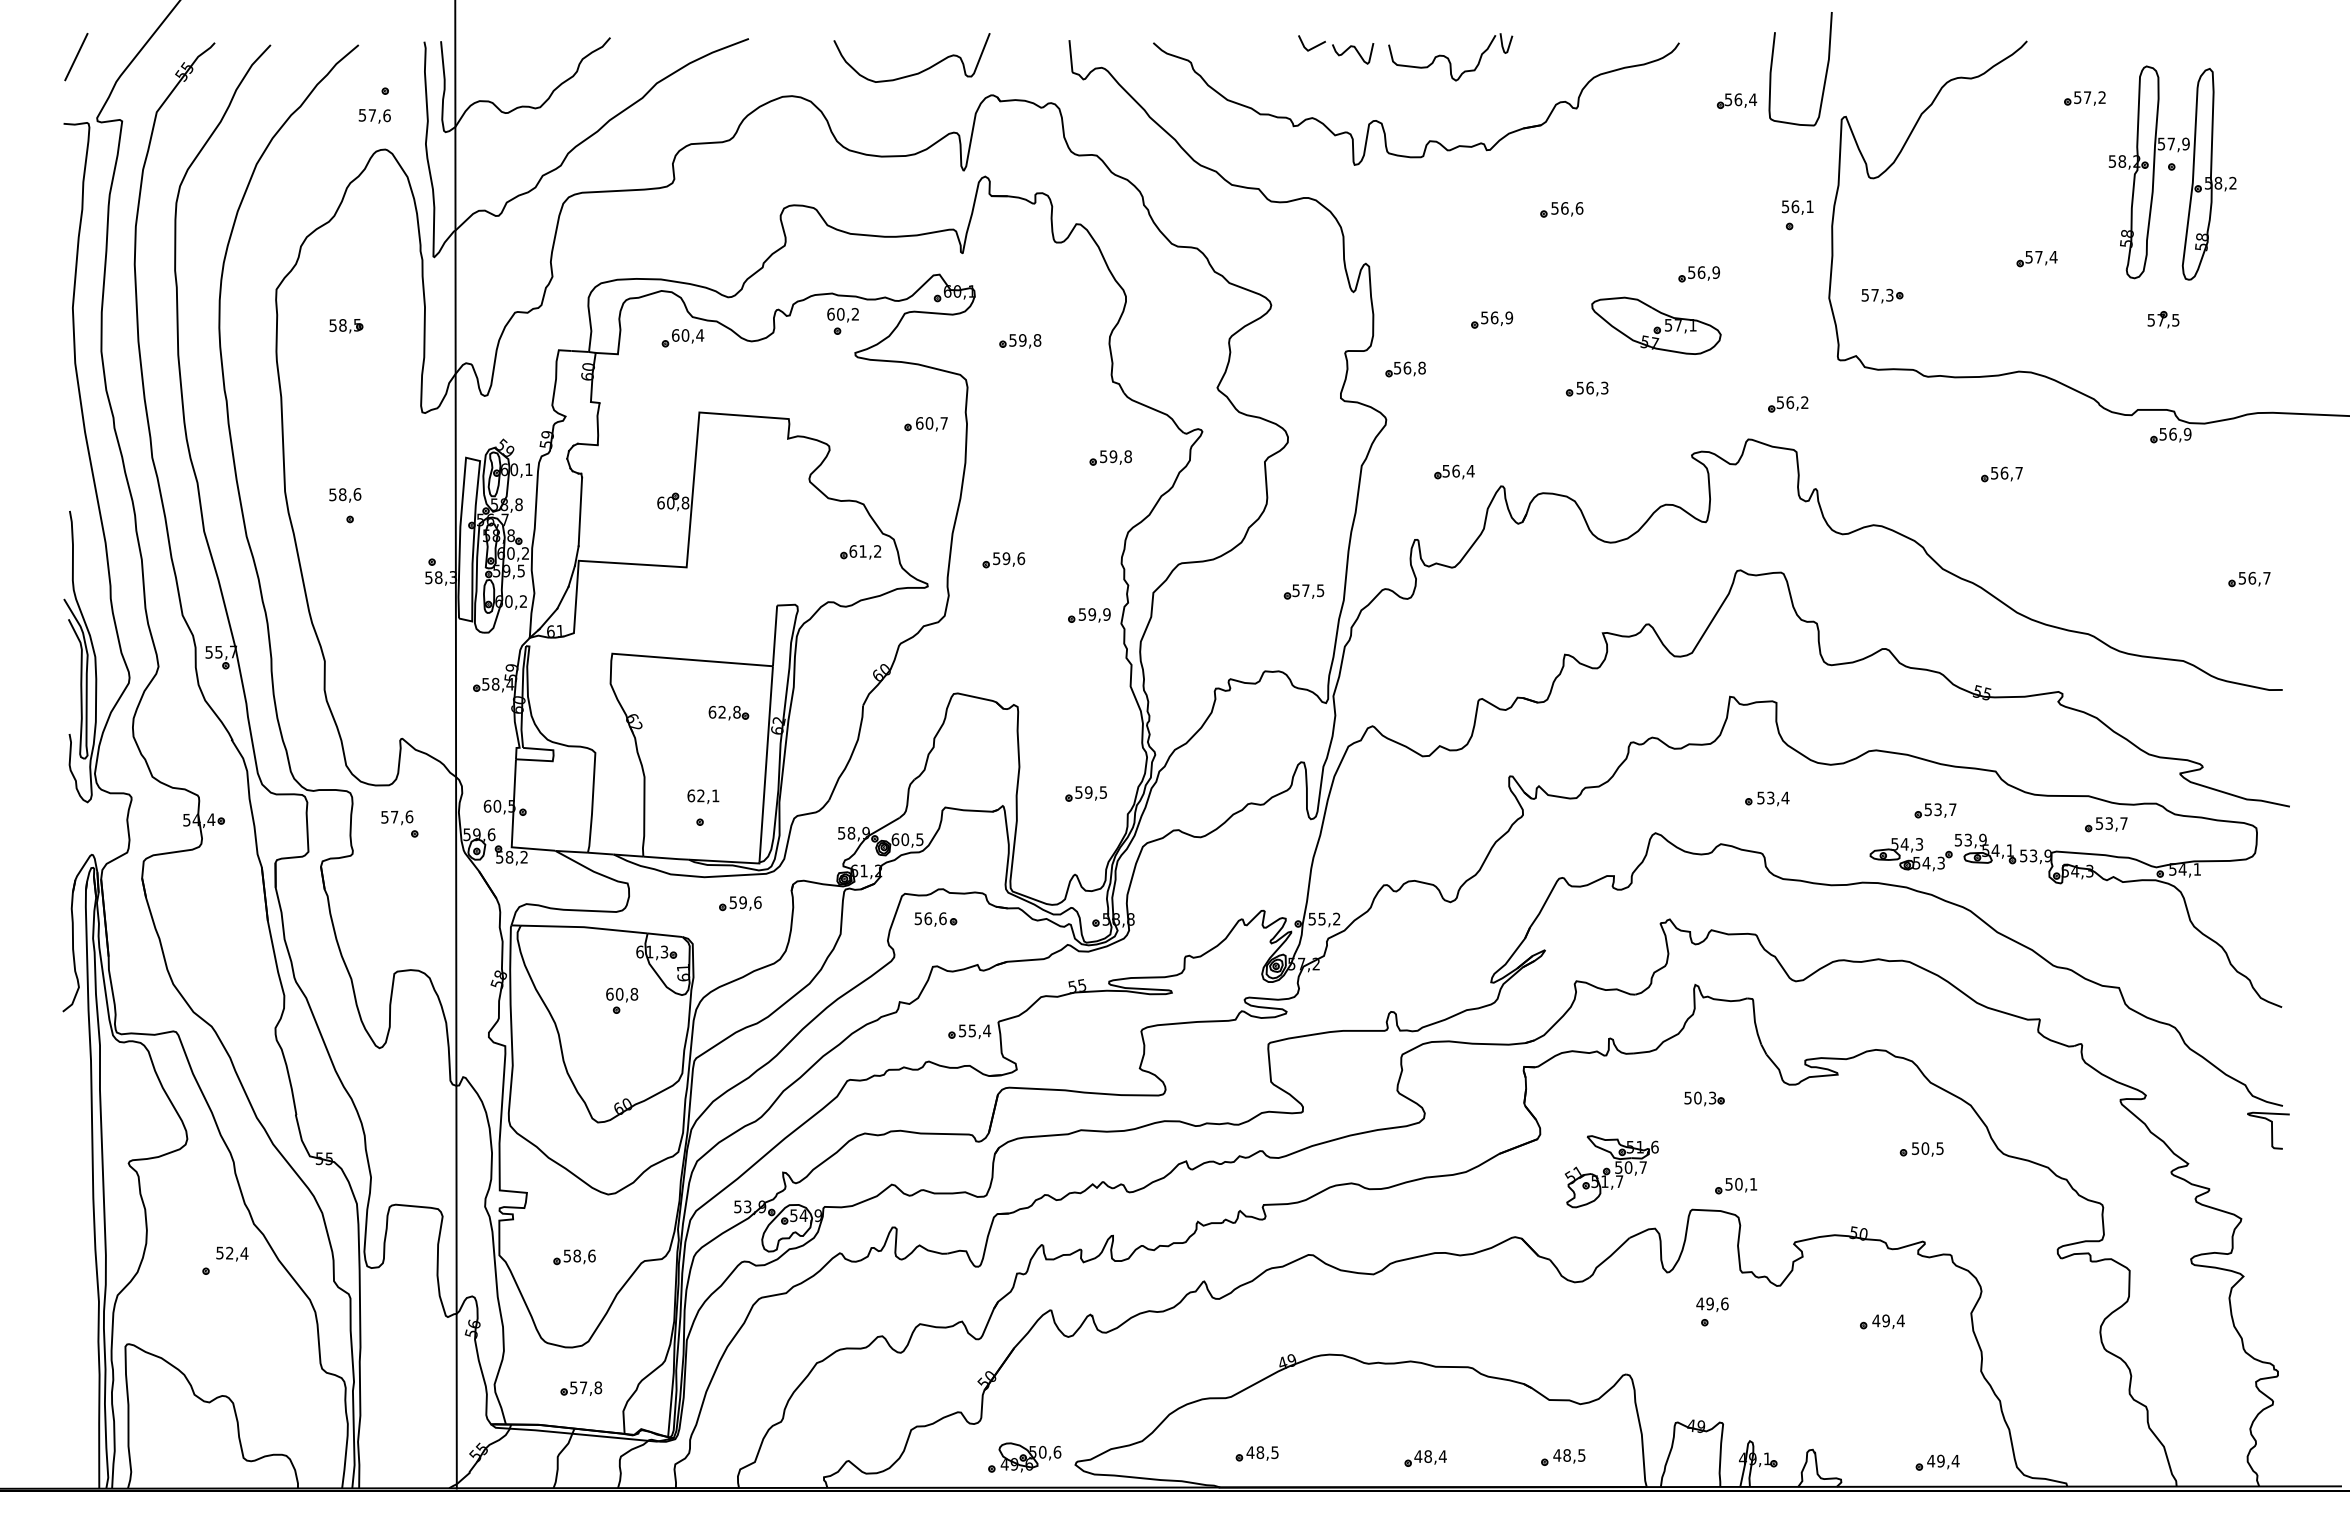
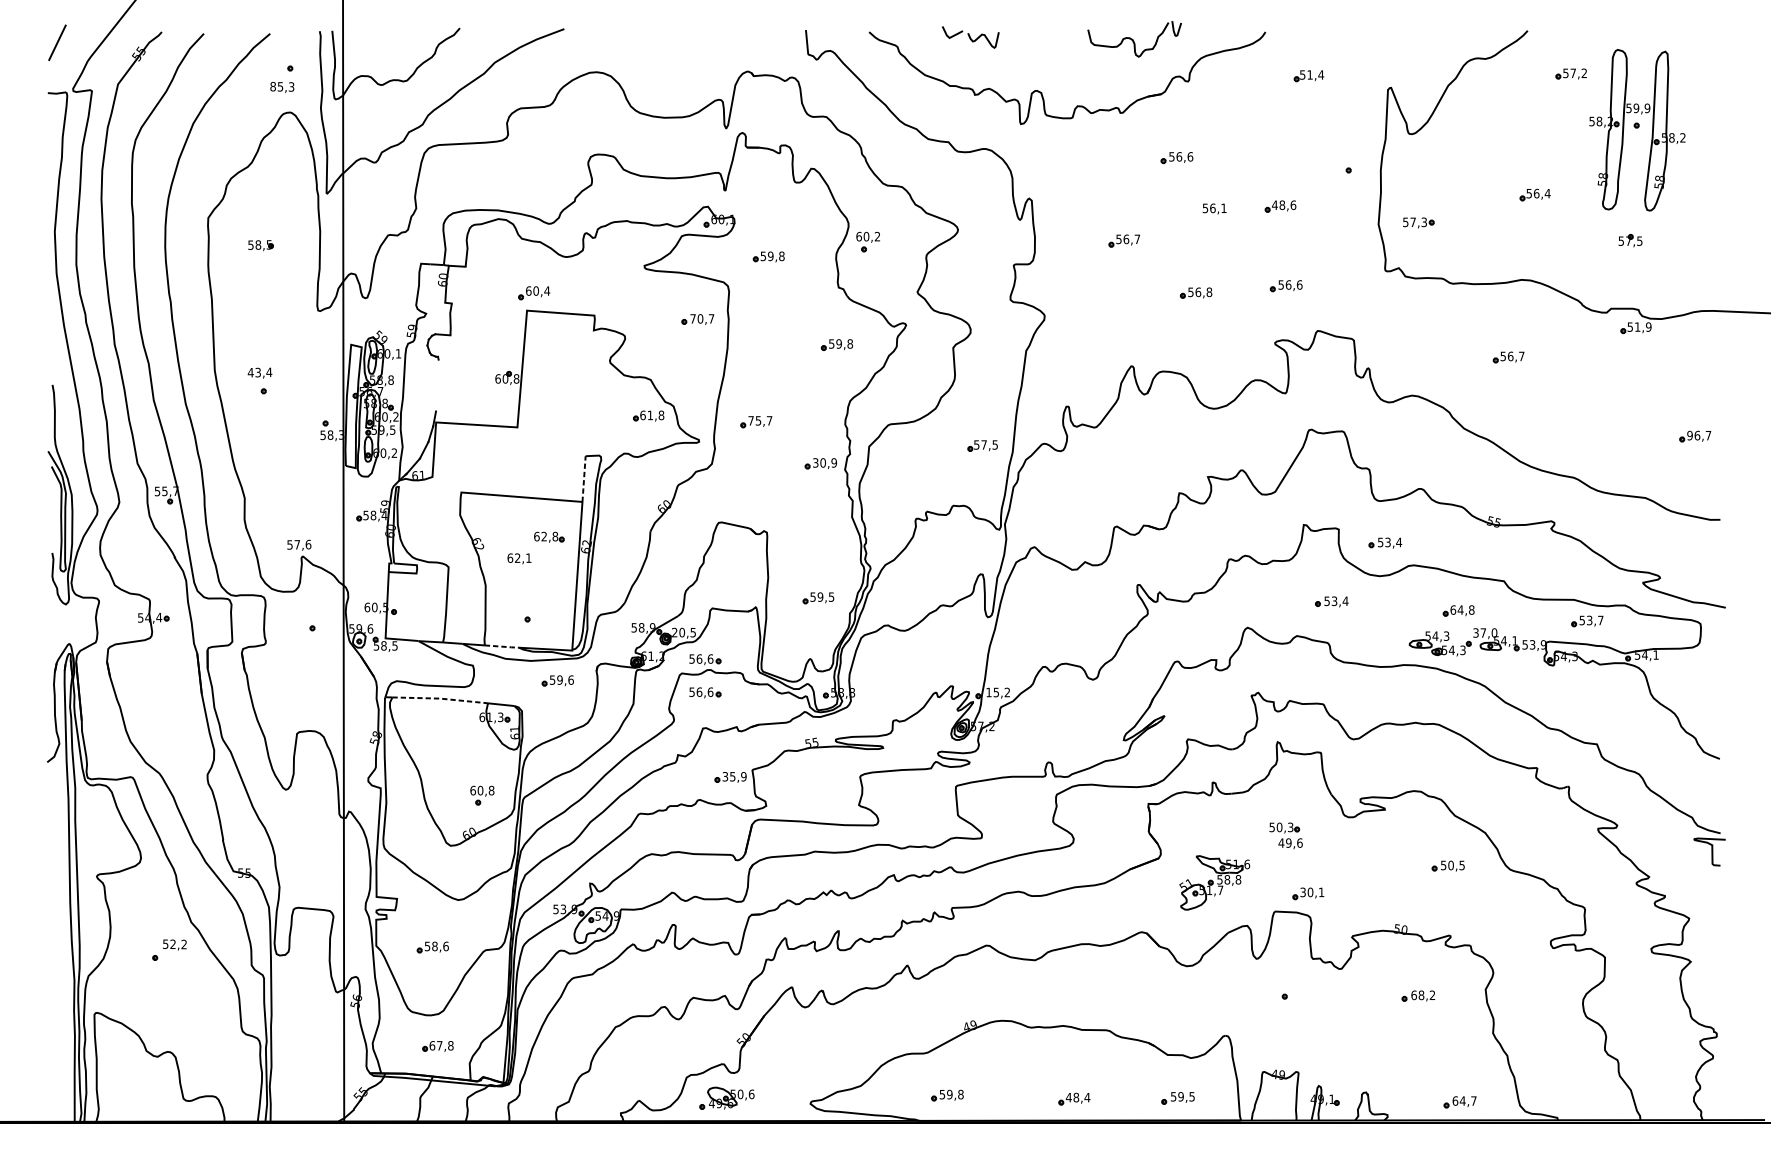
part: (1336, 49) -> (971, 37), moved
part: (1450, 57) -> (1134, 39), moved
curve: (1825, 72) -> (1375, 54), removed
curve: (913, 73) -> (688, 55), removed
text: (1738, 99) -> (1310, 74), 56,4 -> 51,4
text: (374, 115) -> (282, 86), 57,6 -> 85,3
text: (2171, 143) -> (1636, 107), 57,9 -> 59,9
text: (1797, 207) -> (1214, 208), moved
text: (2038, 256) -> (1536, 193), 57,4 -> 56,4
text: (1703, 272) -> (1283, 205), 56,9 -> 48,6
text: (1509, 317) -> (1137, 239), 56,9 -> 56,7
part: (842, 321) -> (867, 242), moved
part: (1656, 325) -> (1248, 245), removed
part: (682, 338) -> (533, 293), moved
part: (1405, 369) -> (1059, 278), removed
part: (1706, 379) -> (1286, 285), added
text: (1604, 387) -> (1209, 291), 56,3 -> 56,8
part: (1788, 404) -> (1347, 304), removed
text: (919, 423) -> (692, 318), 60,7 -> 70,7
text: (2172, 433) -> (1637, 326), 56,9 -> 51,9
part: (1454, 471) -> (1096, 355), removed
text: (344, 494) -> (259, 372), 58,6 -> 43,4
line: (580, 511) -> (437, 385), removed
text: (877, 551) -> (661, 415), 61,2 -> 61,8
text: (1009, 558) -> (760, 420), 59,6 -> 75,7
text: (2242, 577) -> (1690, 435), 56,7 -> 96,7
text: (1087, 614) -> (819, 462), 59,9 -> 30,9
line: (775, 635) -> (584, 478), solid -> dashed
part: (1838, 720) -> (1385, 542), added
text: (703, 796) -> (519, 558), moved
text: (1940, 809) -> (1462, 609), 53,7 -> 64,8
text: (397, 817) -> (299, 545), moved
text: (895, 839) -> (674, 632), 60,5 -> 20,5
text: (1970, 839) -> (1485, 632), 53,9 -> 37,0
text: (523, 856) -> (394, 645), 58,2 -> 58,5
line: (667, 858) -> (502, 646), solid -> dashed
part: (935, 875) -> (704, 659), added
text: (1311, 918) -> (988, 692), 55,2 -> 15,2
line: (584, 927) -> (440, 698), solid -> dashed
part: (622, 1000) -> (482, 795), moved
text: (975, 1030) -> (735, 776), 55,4 -> 35,9
text: (1635, 1167) -> (1232, 879), 50,7 -> 58,8
text: (1728, 1183) -> (1302, 891), 50,1 -> 30,1
text: (244, 1253) -> (184, 944), 52,4 -> 52,2
text: (1712, 1304) -> (1290, 843), moved
text: (1888, 1320) -> (1423, 995), 49,4 -> 68,2
text: (573, 1387) -> (432, 1045), 57,8 -> 67,8
text: (1262, 1452) -> (951, 1094), 48,5 -> 59,8
text: (1561, 1455) -> (1176, 1096), 48,5 -> 59,5
part: (1024, 1457) -> (726, 1098), moved
text: (1943, 1460) -> (1464, 1100), 49,4 -> 64,7

